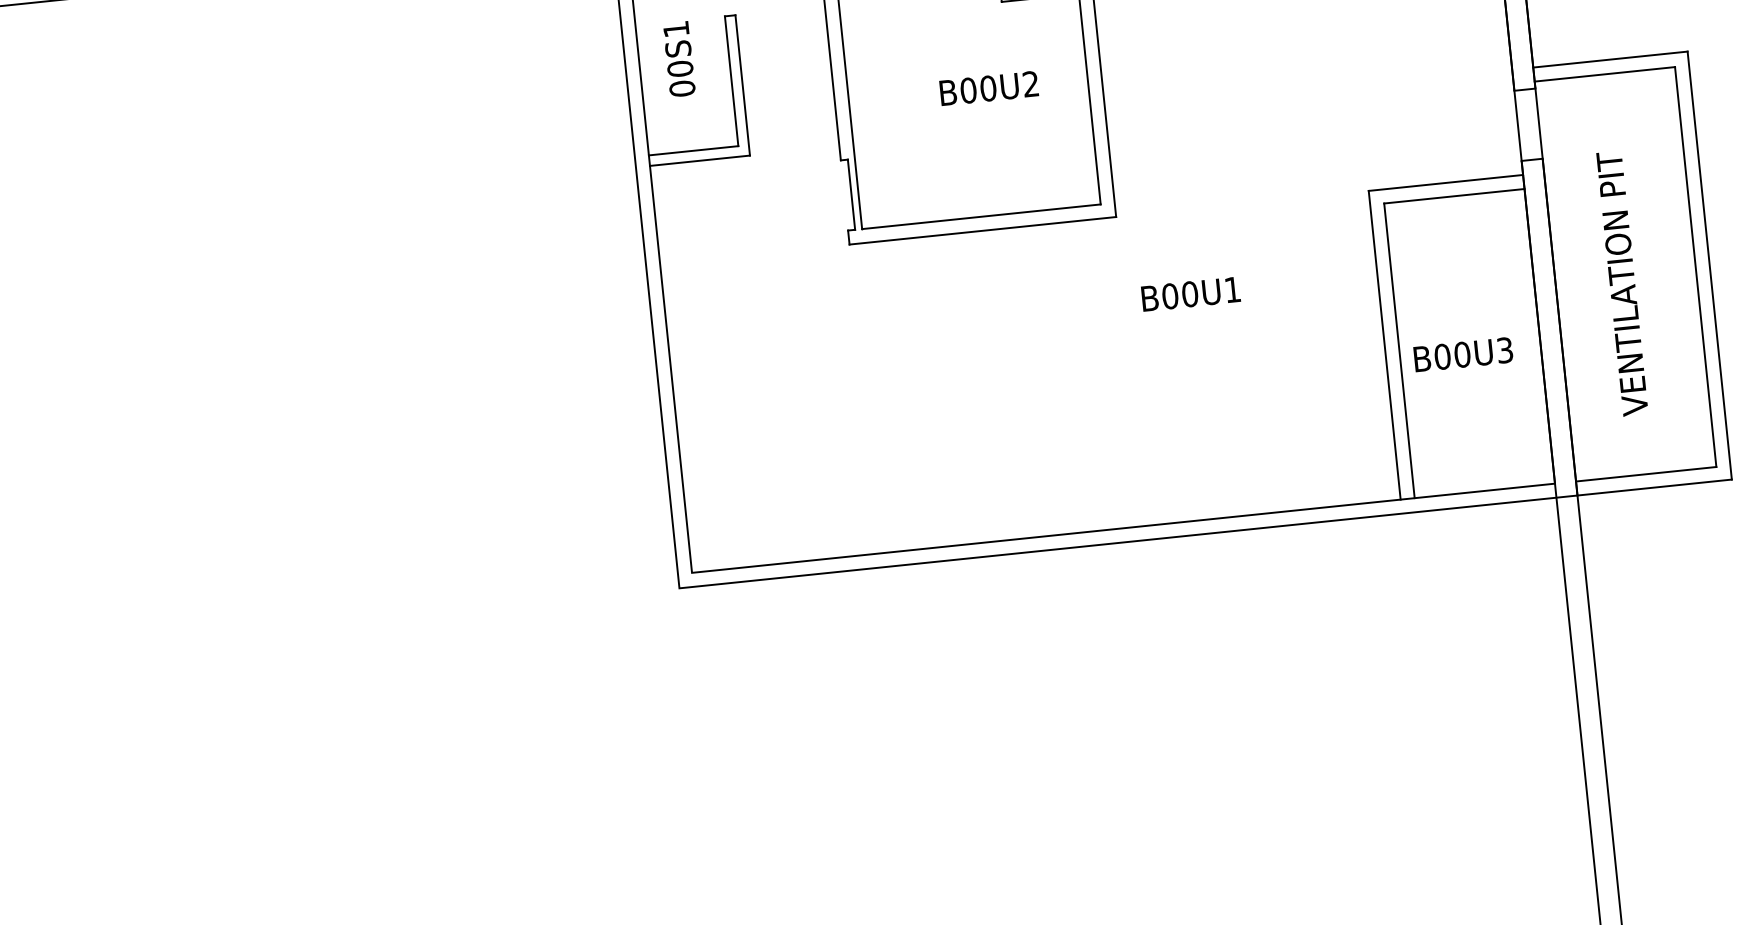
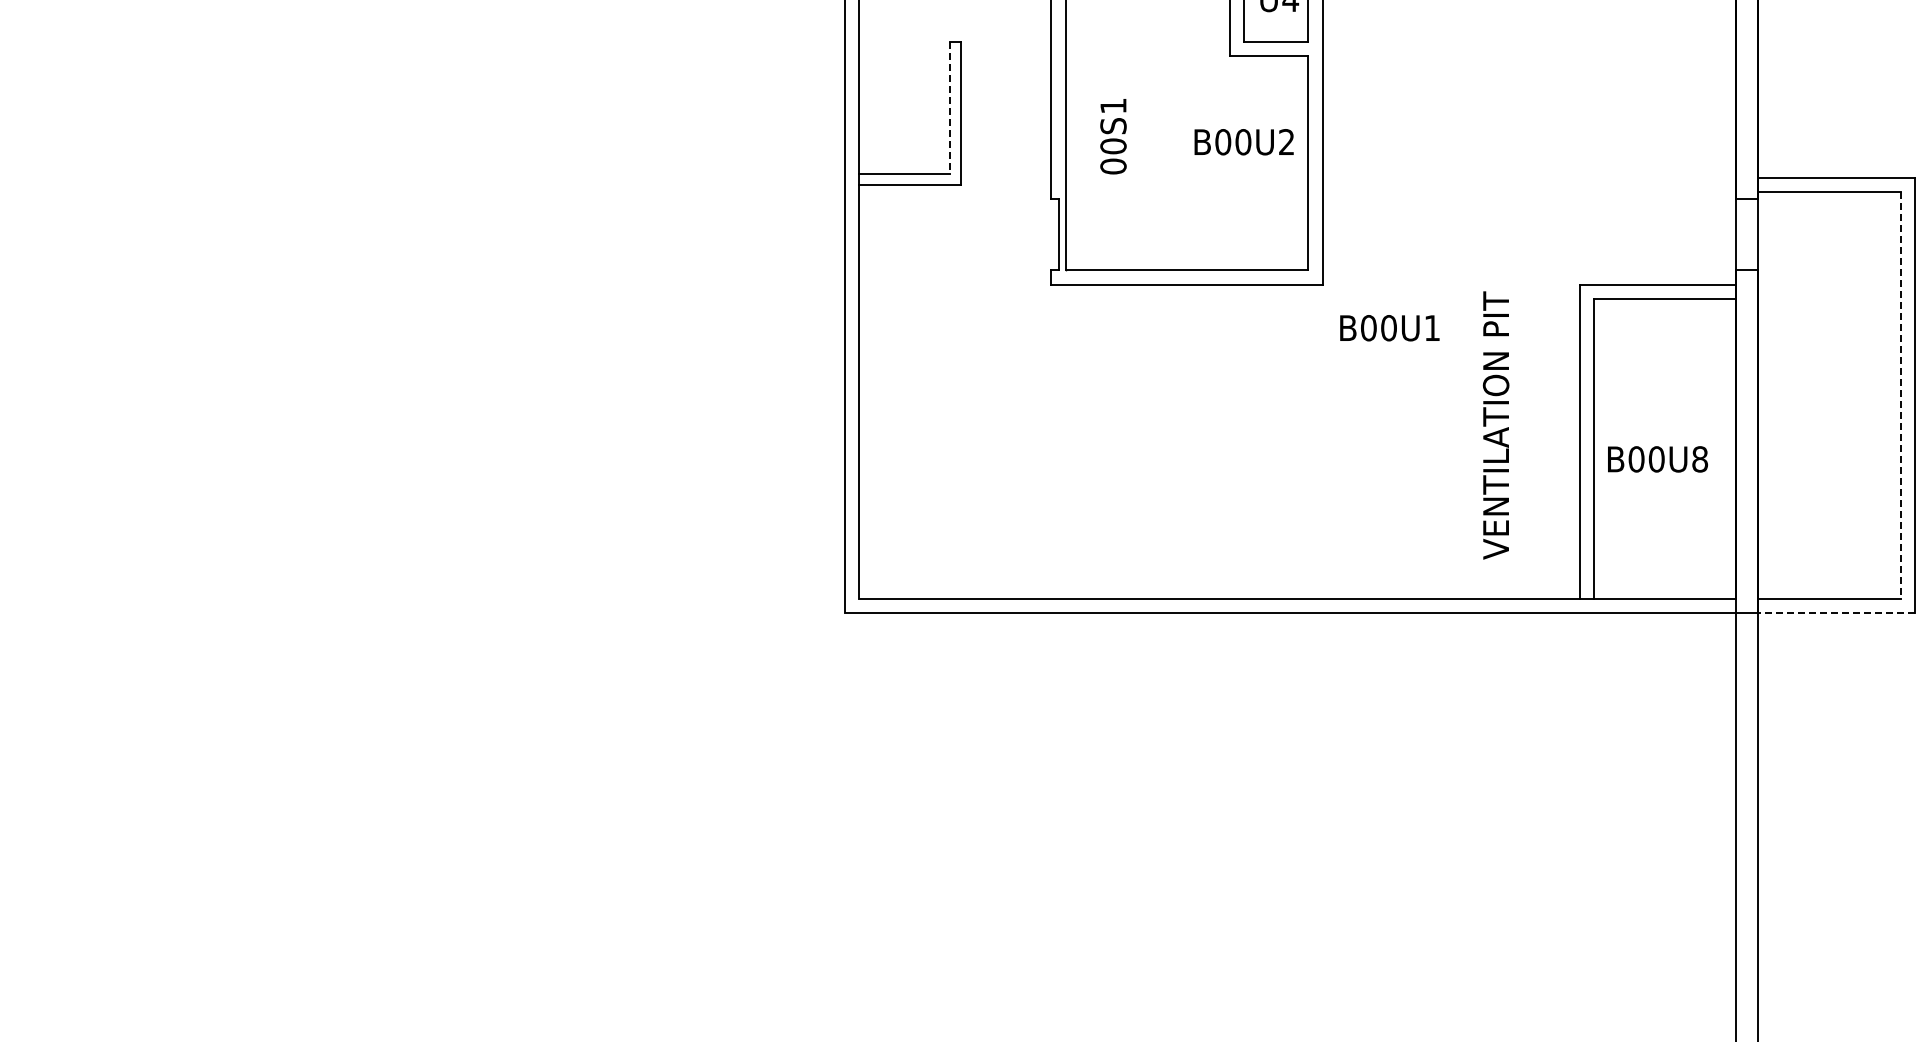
text: (679, 59) -> (1113, 136), moved
line: (731, 81) -> (949, 108), solid -> dashed
text: (988, 88) -> (1243, 142), moved
line: (1695, 267) -> (1900, 395), solid -> dashed
text: (1621, 283) -> (1495, 425), moved
text: (1190, 294) -> (1389, 328), moved
text: (1505, 350) -> (1700, 459), B00U3 -> B00U8
line: (1653, 487) -> (1835, 612), solid -> dashed

